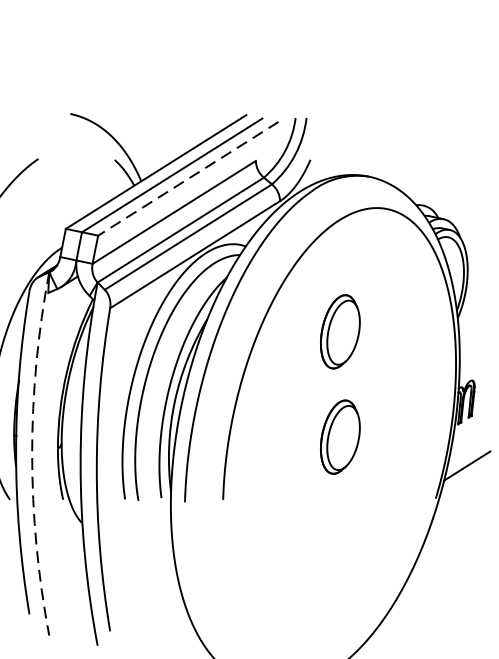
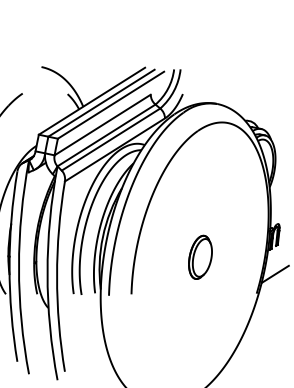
line: (189, 179) -> (111, 105), dashed -> solid
part: (340, 330) -> (200, 194), removed
arc: (33, 454) -> (19, 267), dashed -> solid

